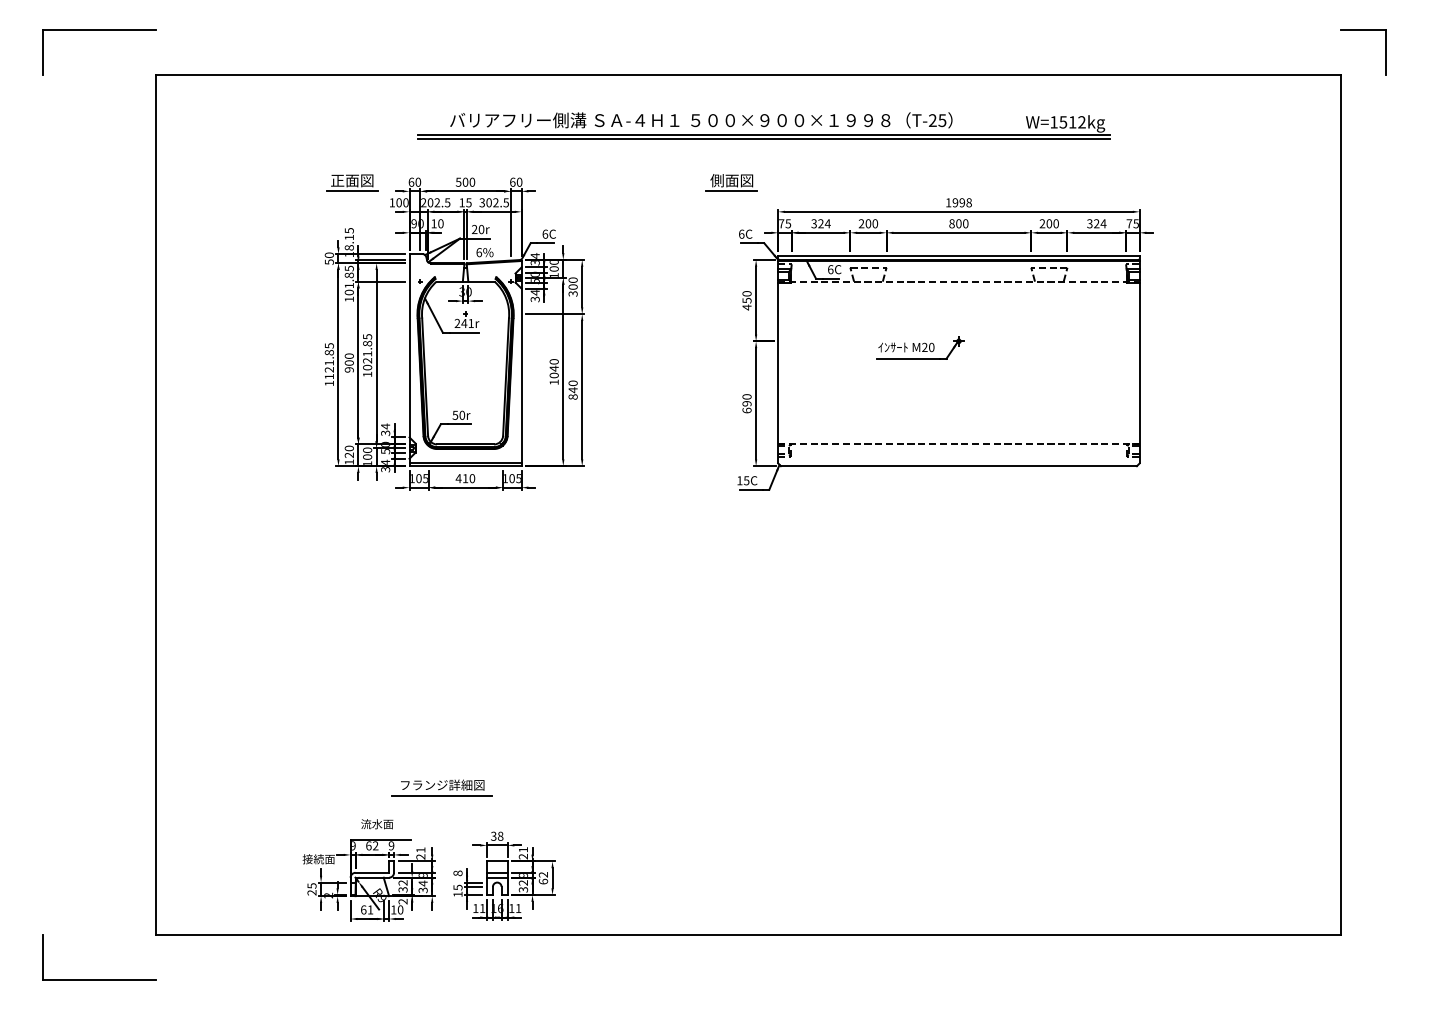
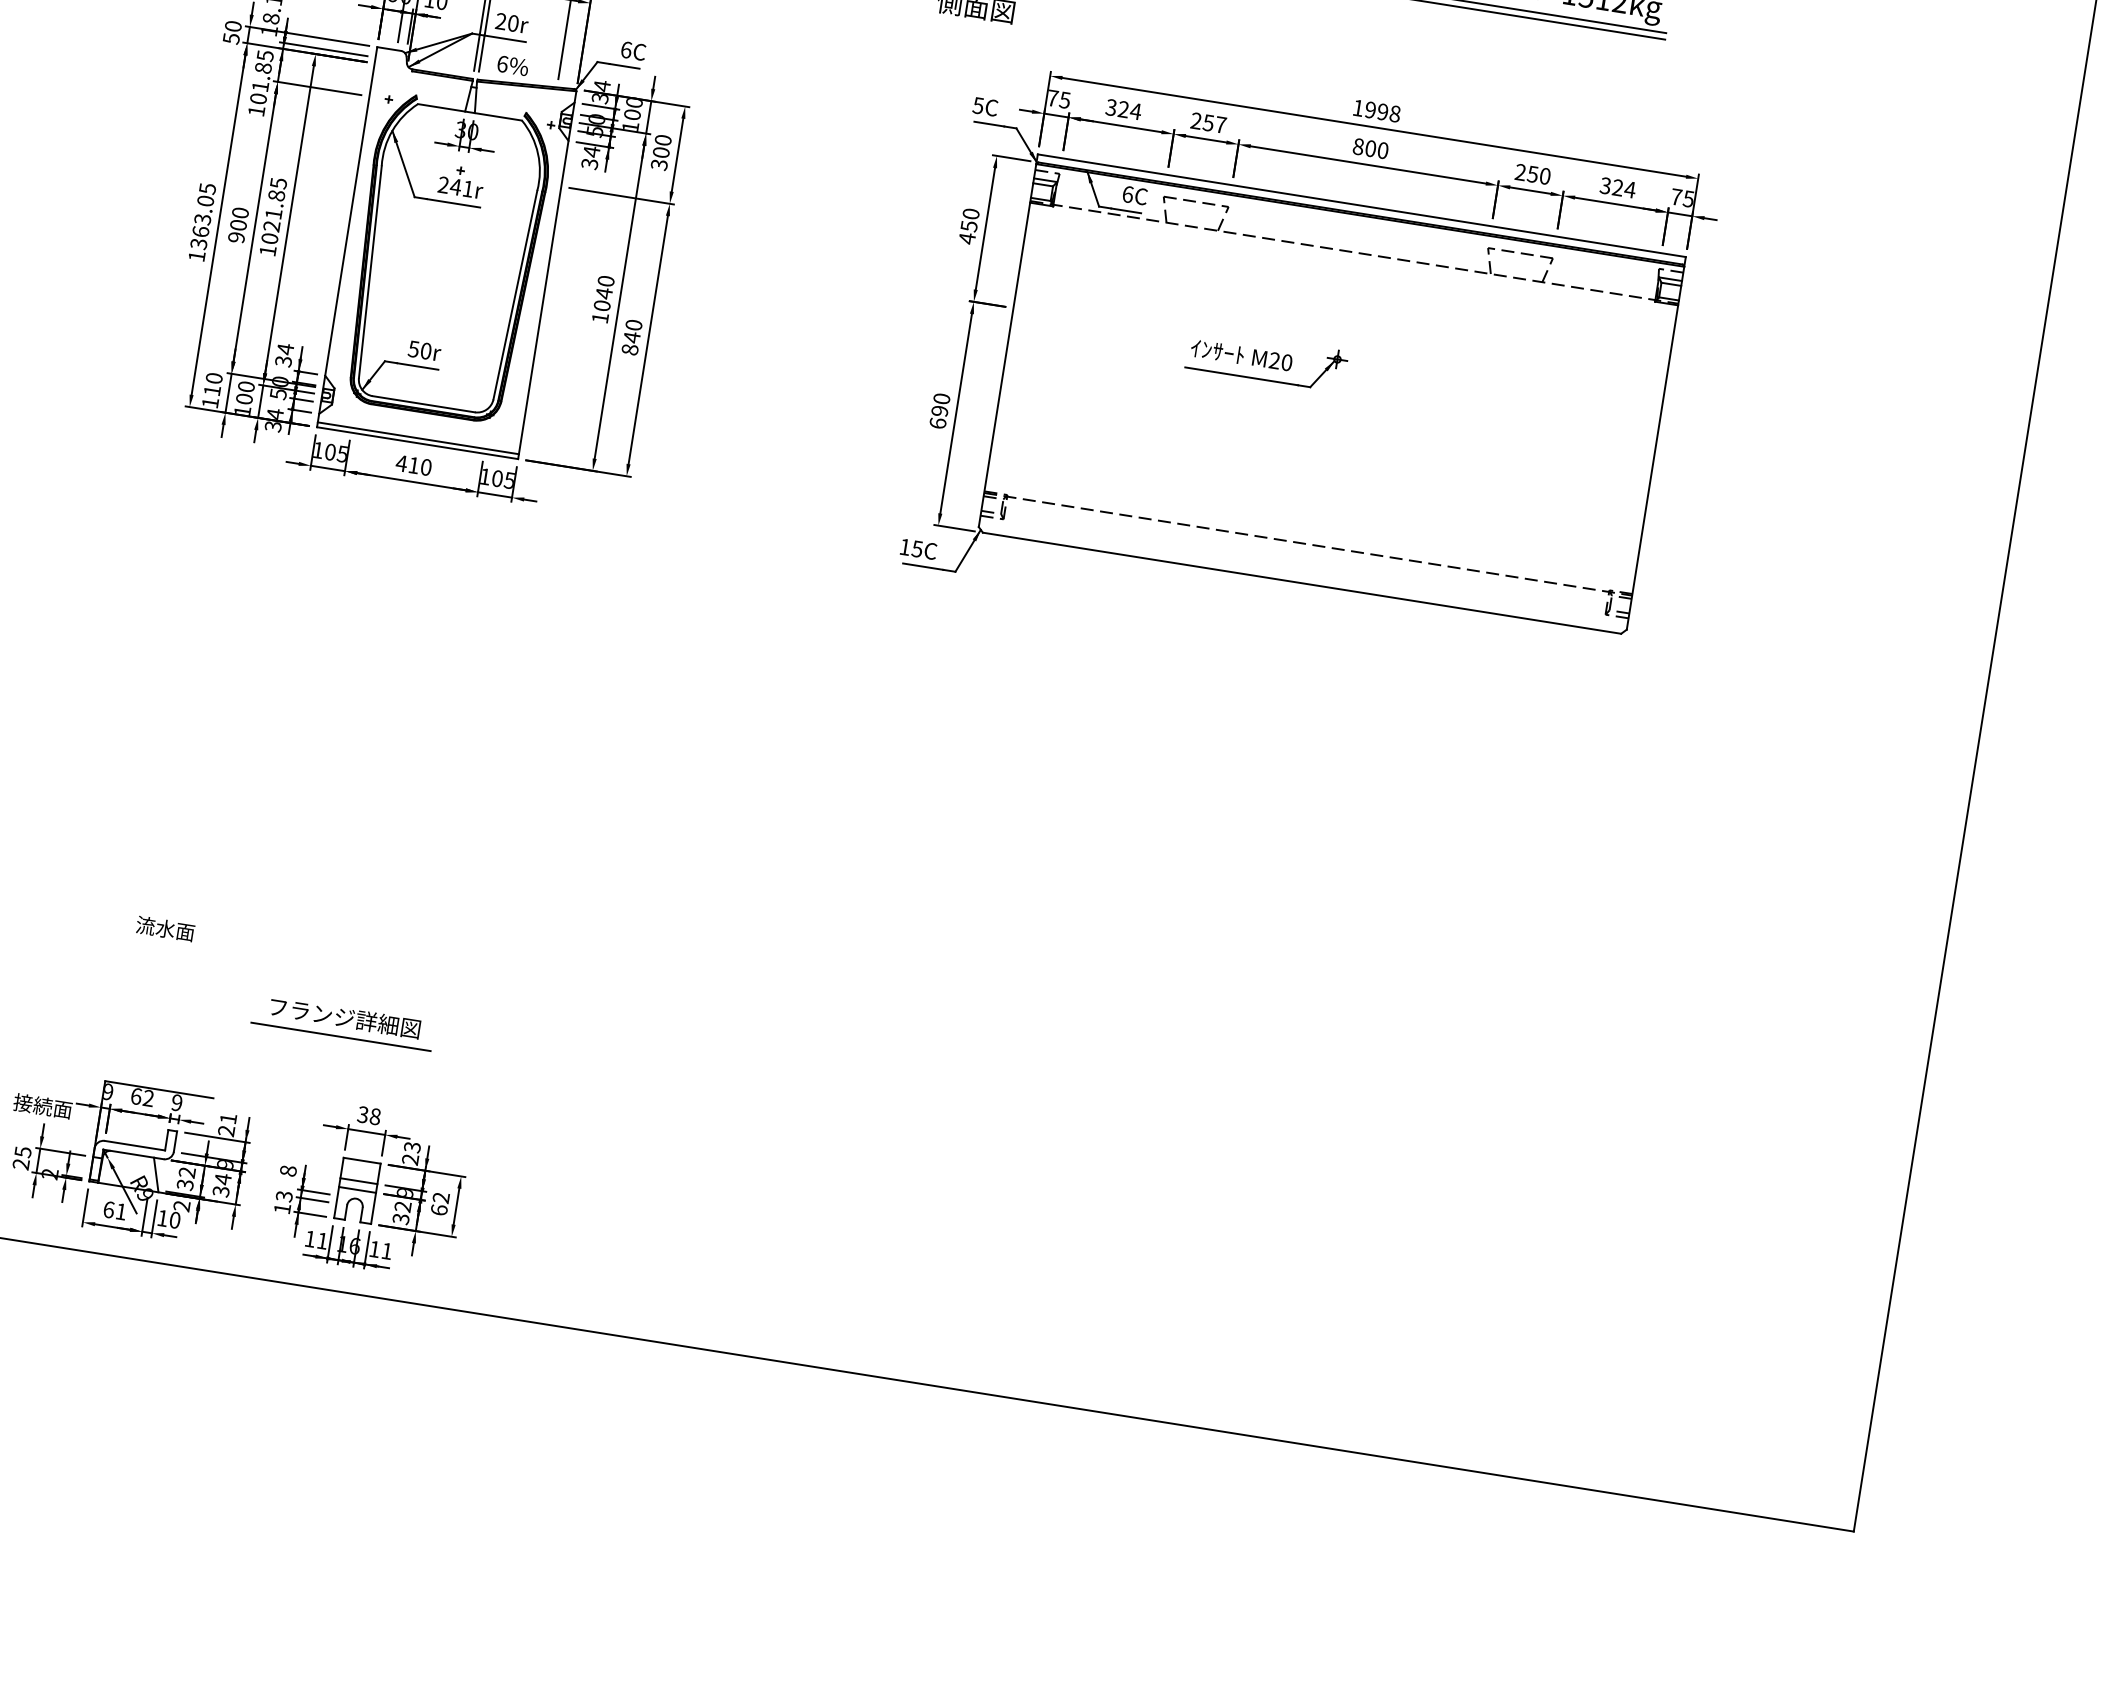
line: (731, 191) -> (972, 26), removed
text: (871, 223) -> (1214, 123), 200 -> 257
text: (1049, 223) -> (1533, 173), 200 -> 250
text: (741, 233) -> (978, 104), 6C -> 5C
text: (329, 364) -> (202, 222), 1121.85 -> 1363.05
text: (348, 455) -> (210, 390), 120 -> 110
part: (441, 787) -> (342, 1021), moved
text: (377, 824) -> (165, 929), moved
text: (523, 849) -> (412, 1146), 21 -> 23
text: (457, 887) -> (283, 1196), 15 -> 13

